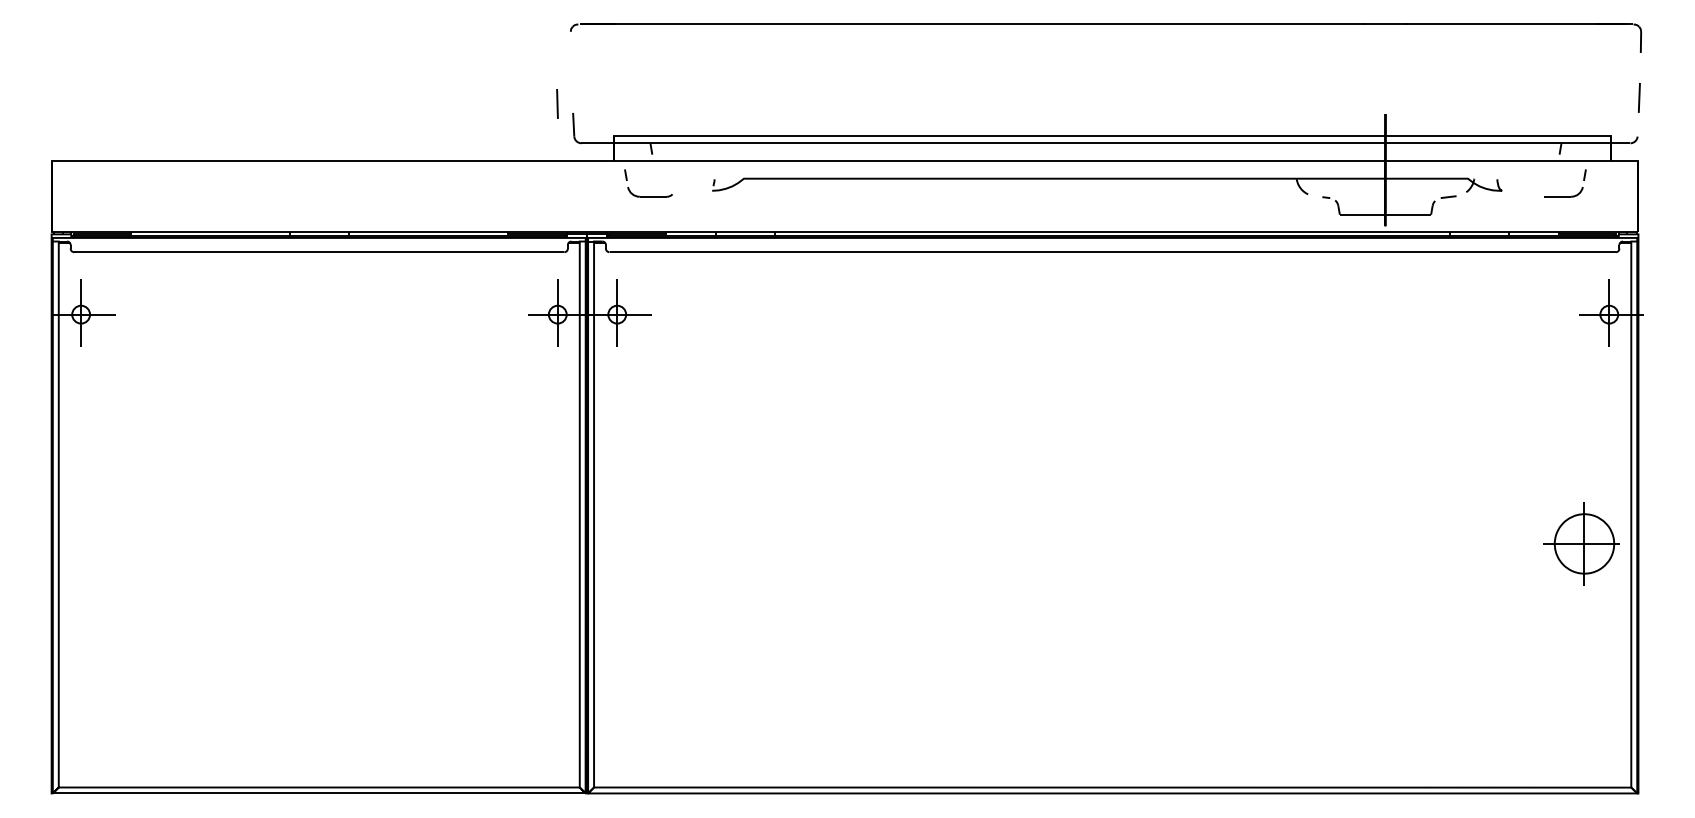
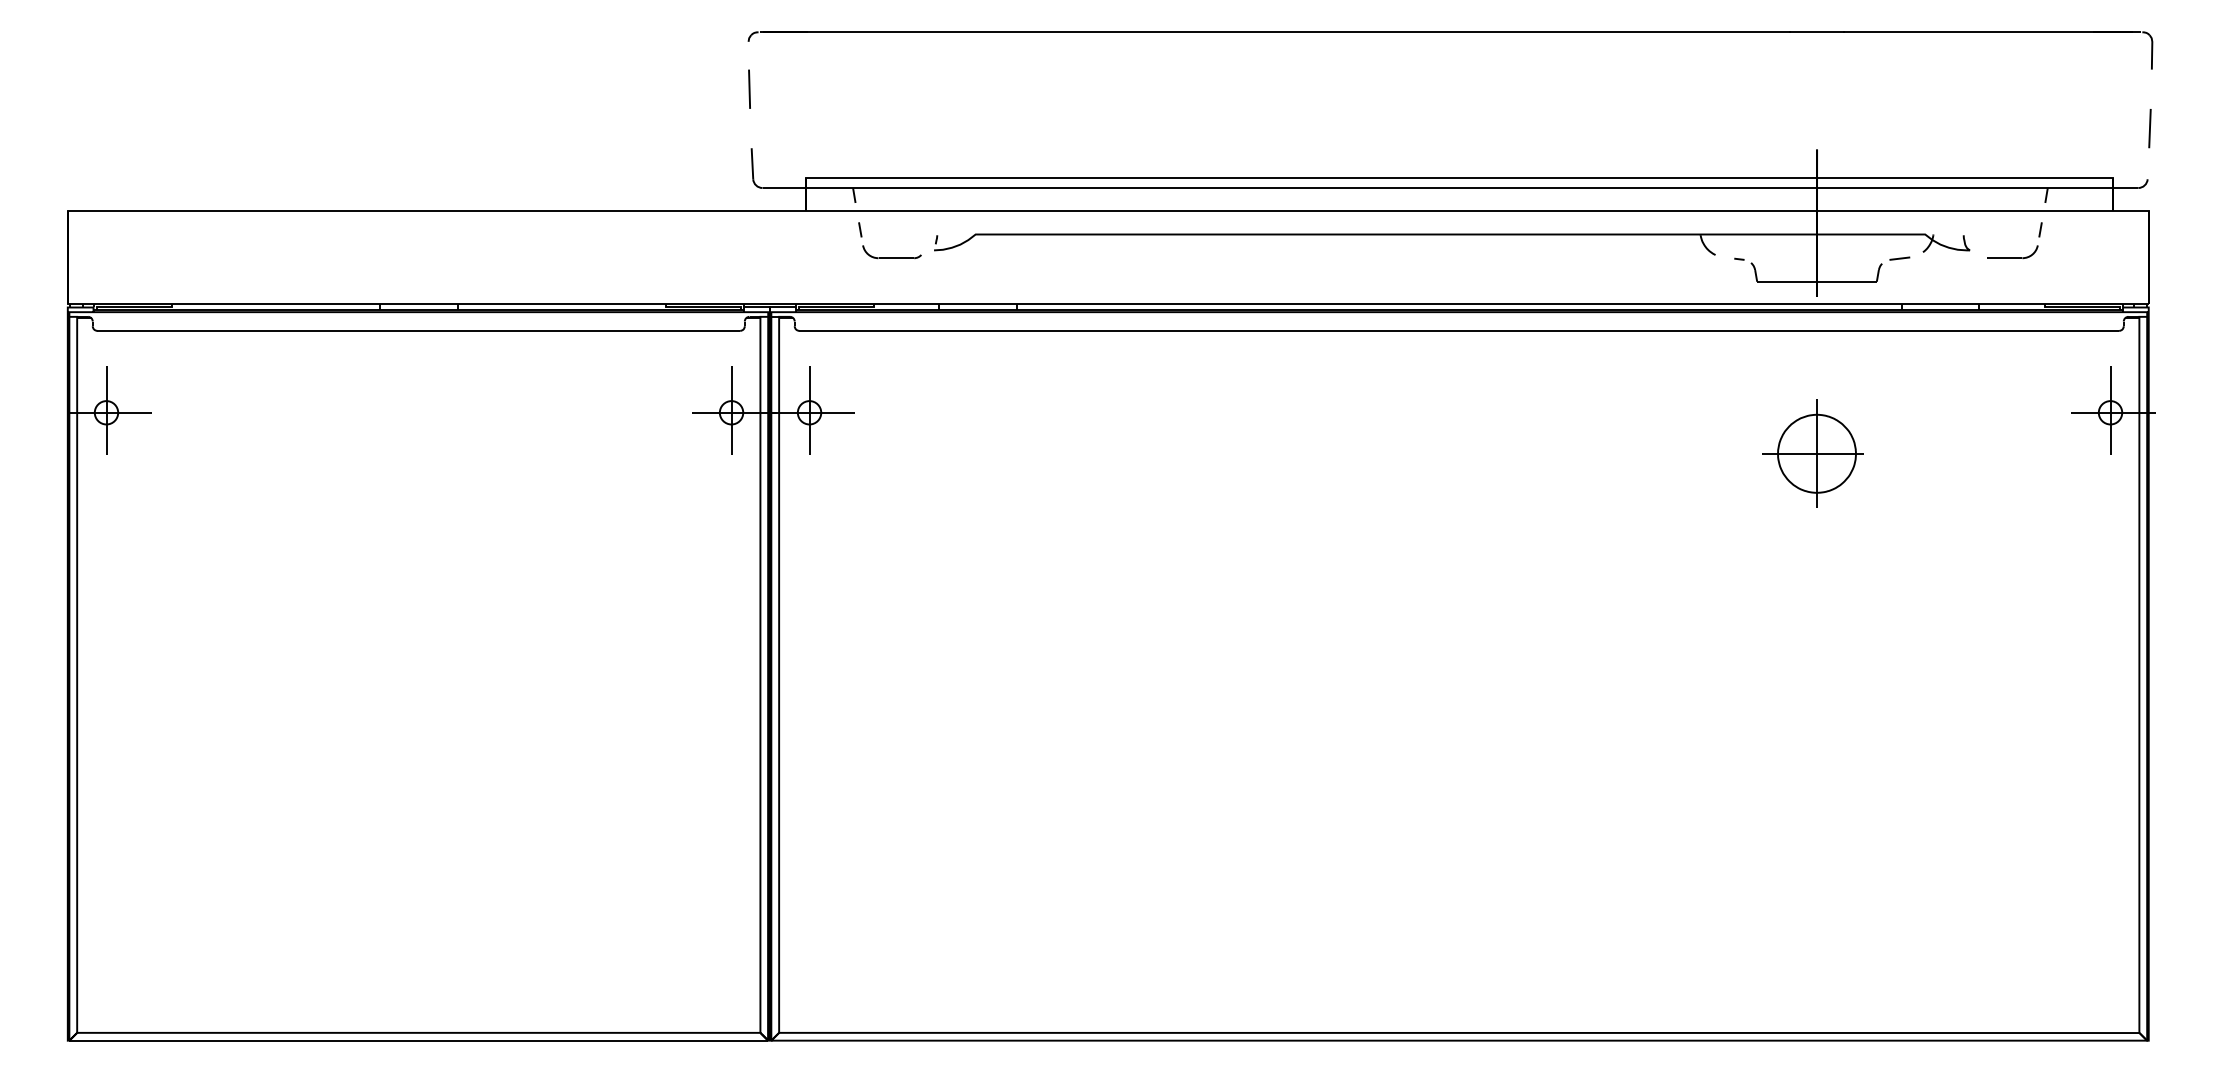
line: (557, 103) -> (749, 88), moved
part: (648, 196) -> (889, 257), moved
part: (1565, 196) -> (2015, 257), moved
part: (1581, 543) -> (1813, 453), moved

